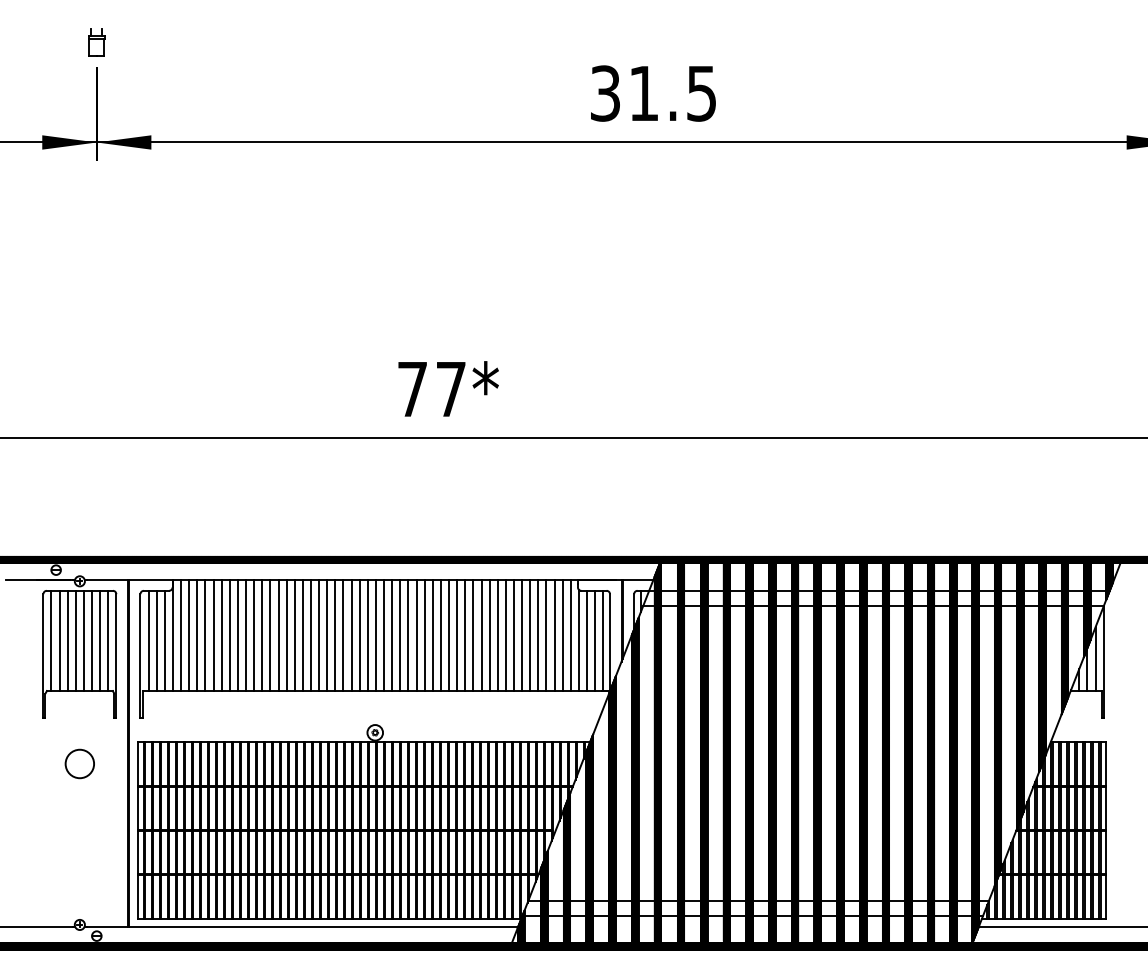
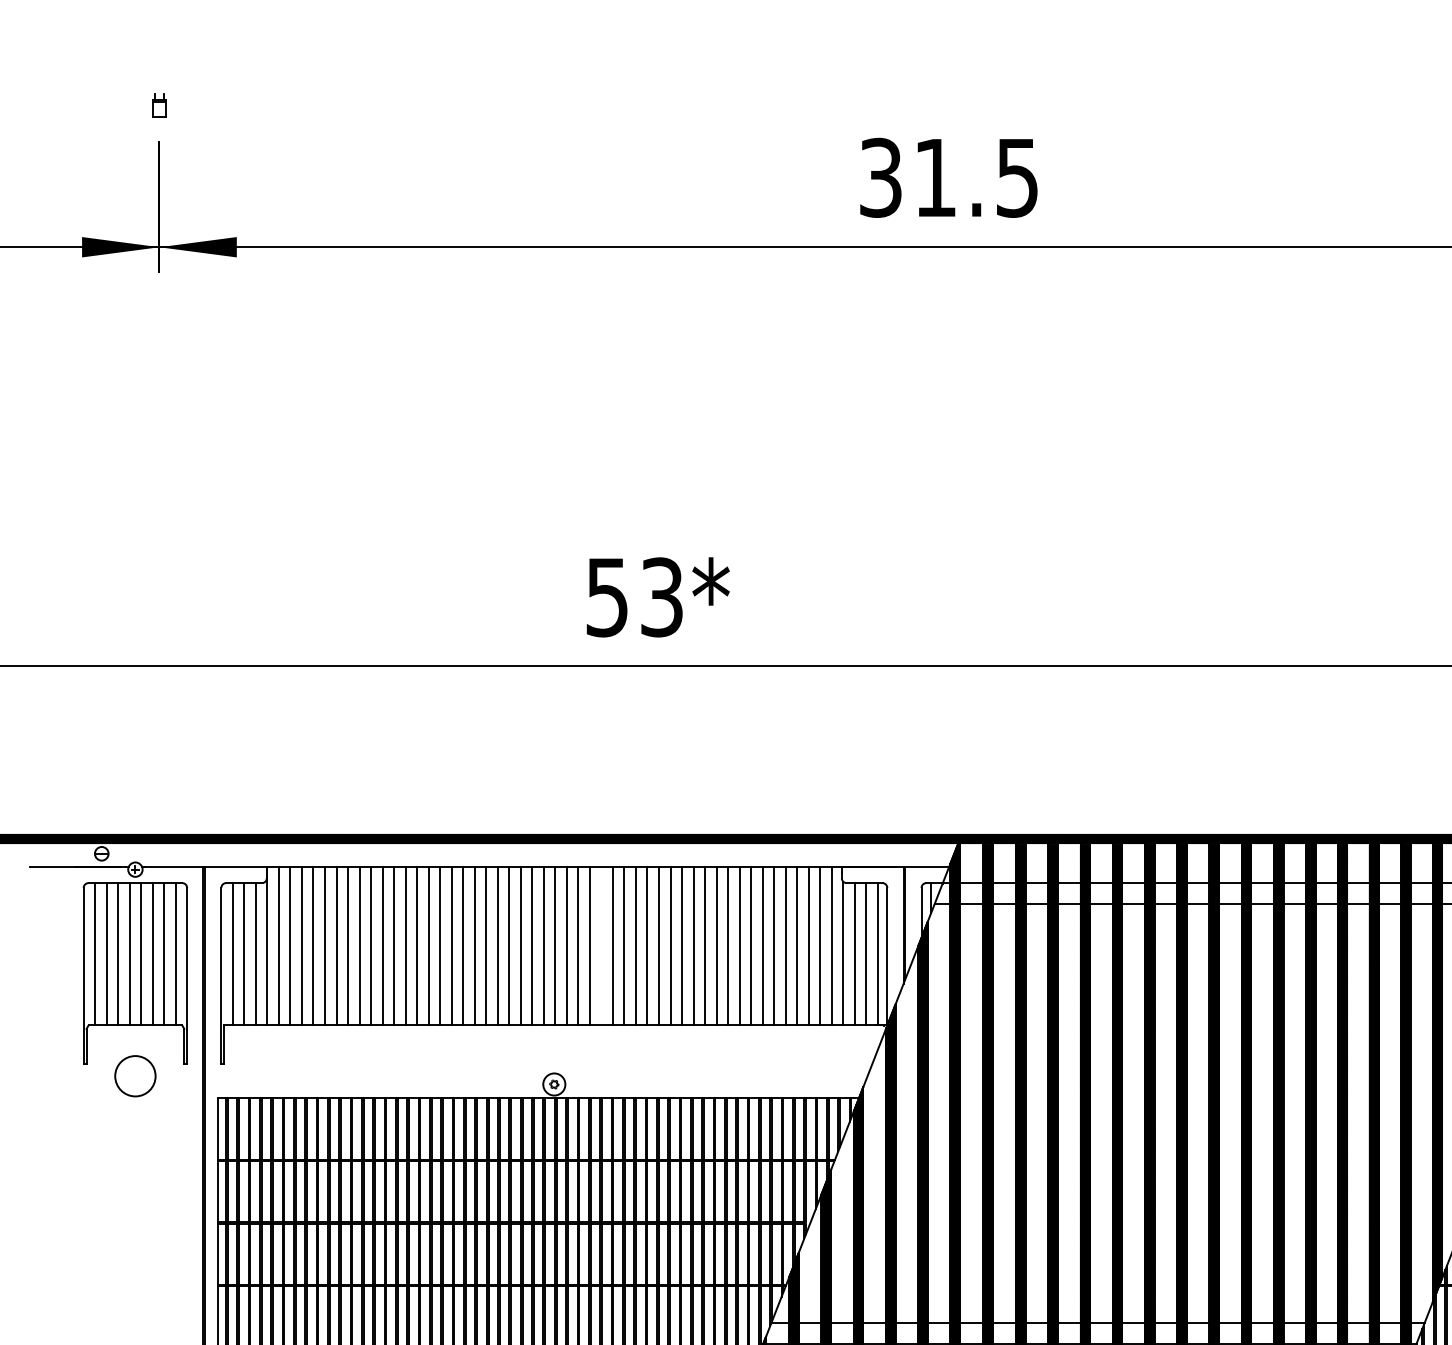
part: (96, 42) -> (158, 105), size x0.6
text: (431, 389) -> (634, 597), 77 -> 53
line: (408, 635) -> (601, 946), removed
circle: (79, 763) -> (134, 1075), moved

